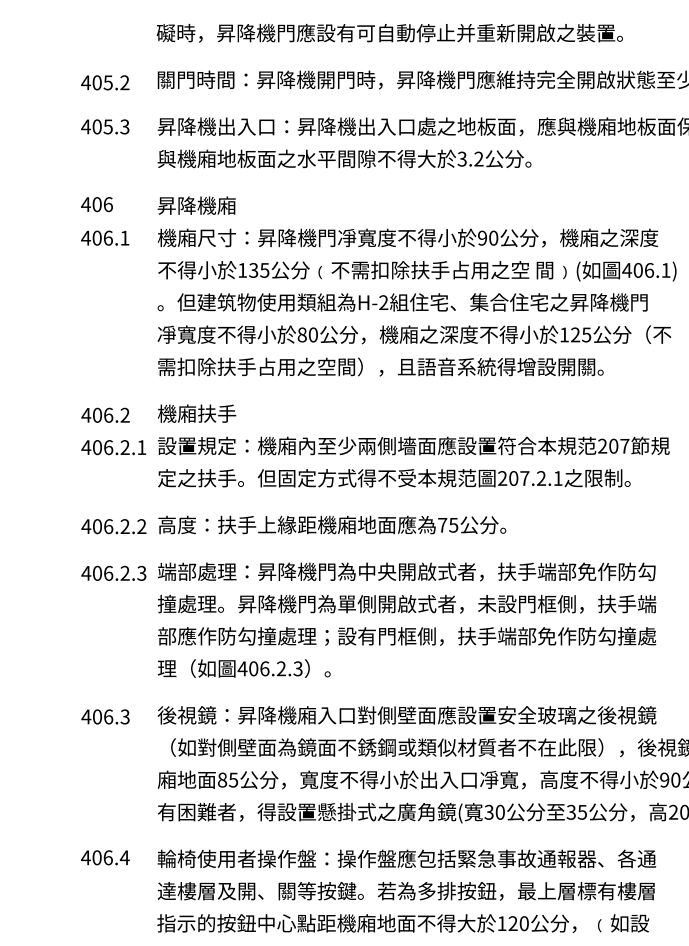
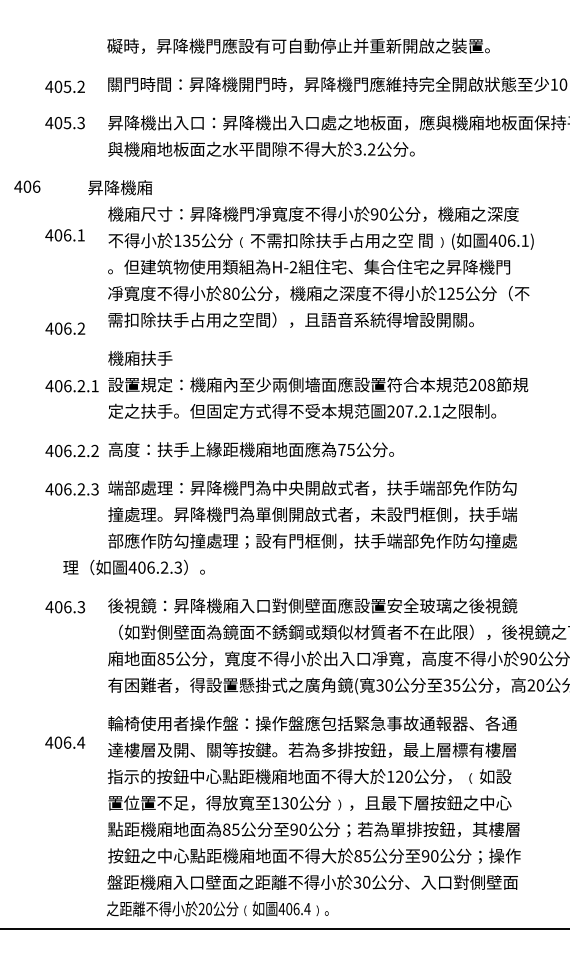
text: (97, 204) -> (27, 186), moved
text: (197, 205) -> (120, 187), moved
text: (104, 238) -> (64, 235), moved
text: (105, 415) -> (65, 328), moved
text: (624, 445) -> (491, 384), 207 -> 208
text: (243, 667) -> (133, 566), moved
text: (105, 857) -> (65, 742), moved

